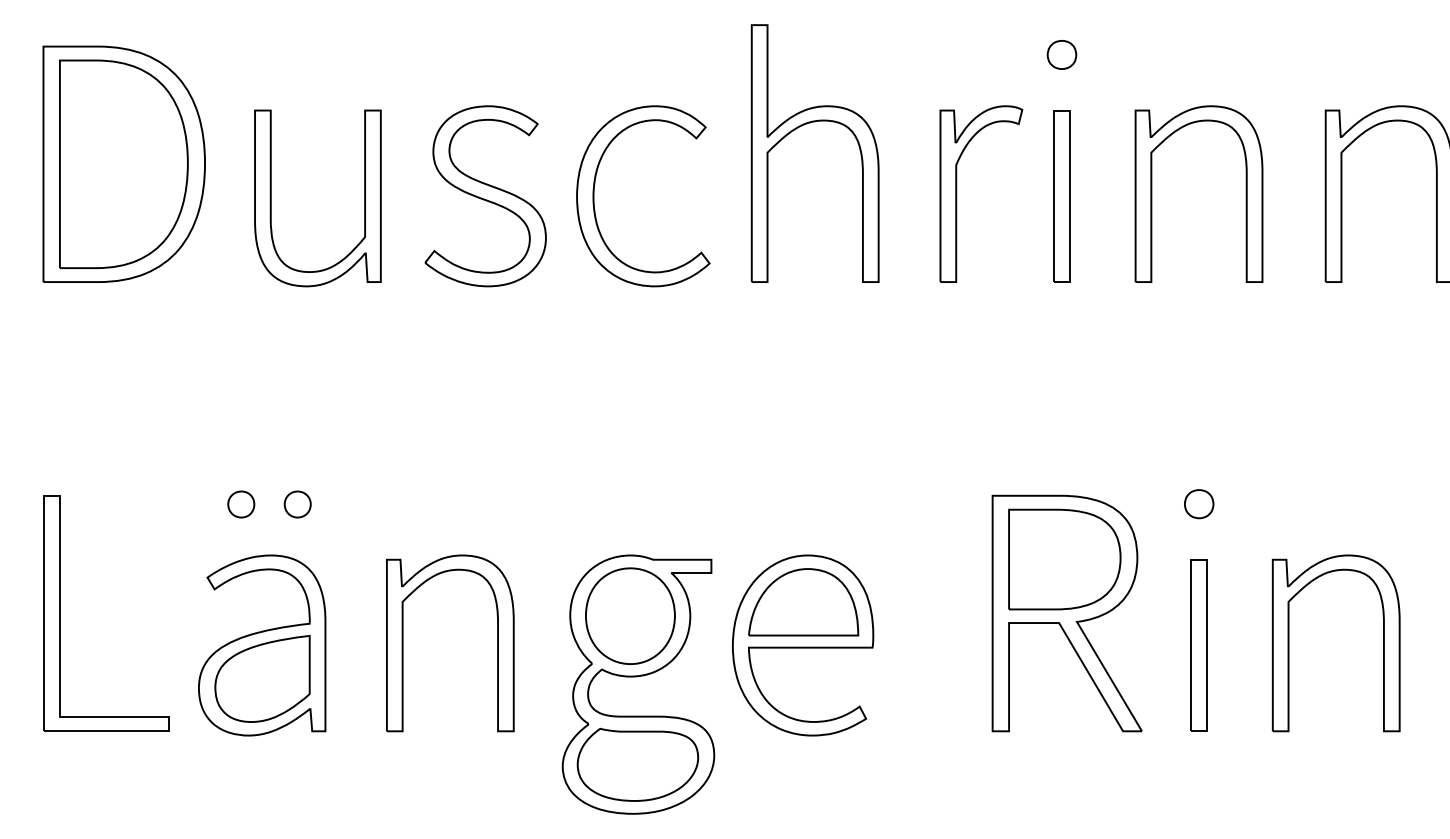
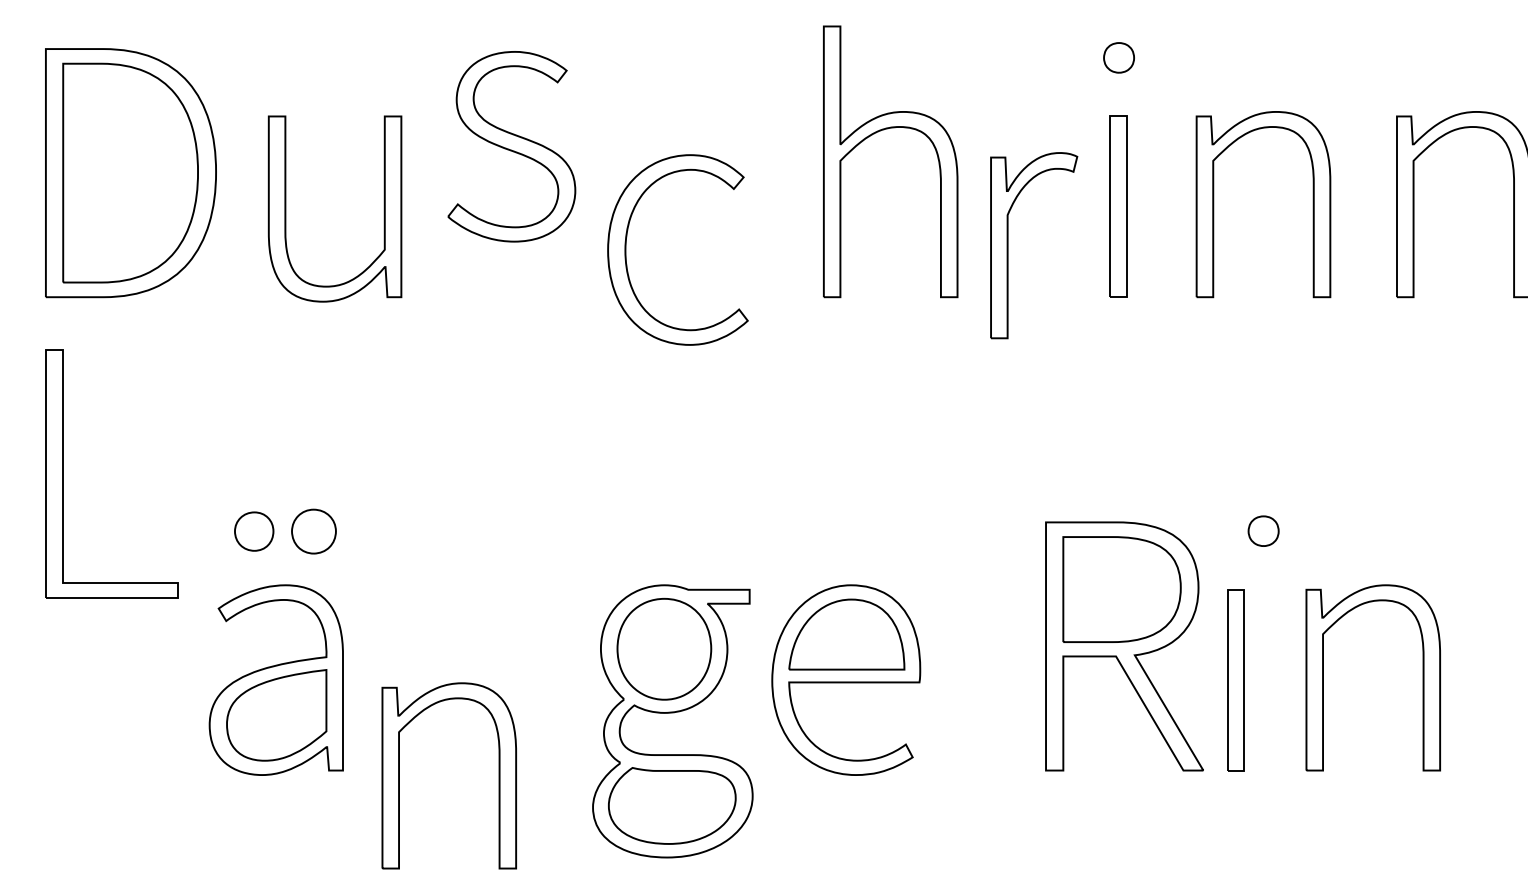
part: (800, 127) -> (875, 134), moved
part: (957, 193) -> (1008, 244), moved
part: (485, 196) -> (511, 146), moved
part: (594, 196) -> (626, 250), moved
part: (241, 504) -> (254, 531), size x1.4
part: (297, 504) -> (313, 531), size x1.6
part: (60, 613) -> (63, 473), moved
part: (403, 643) -> (399, 776), moved
part: (1289, 643) -> (1324, 678), moved
part: (1198, 645) -> (1235, 680), moved

